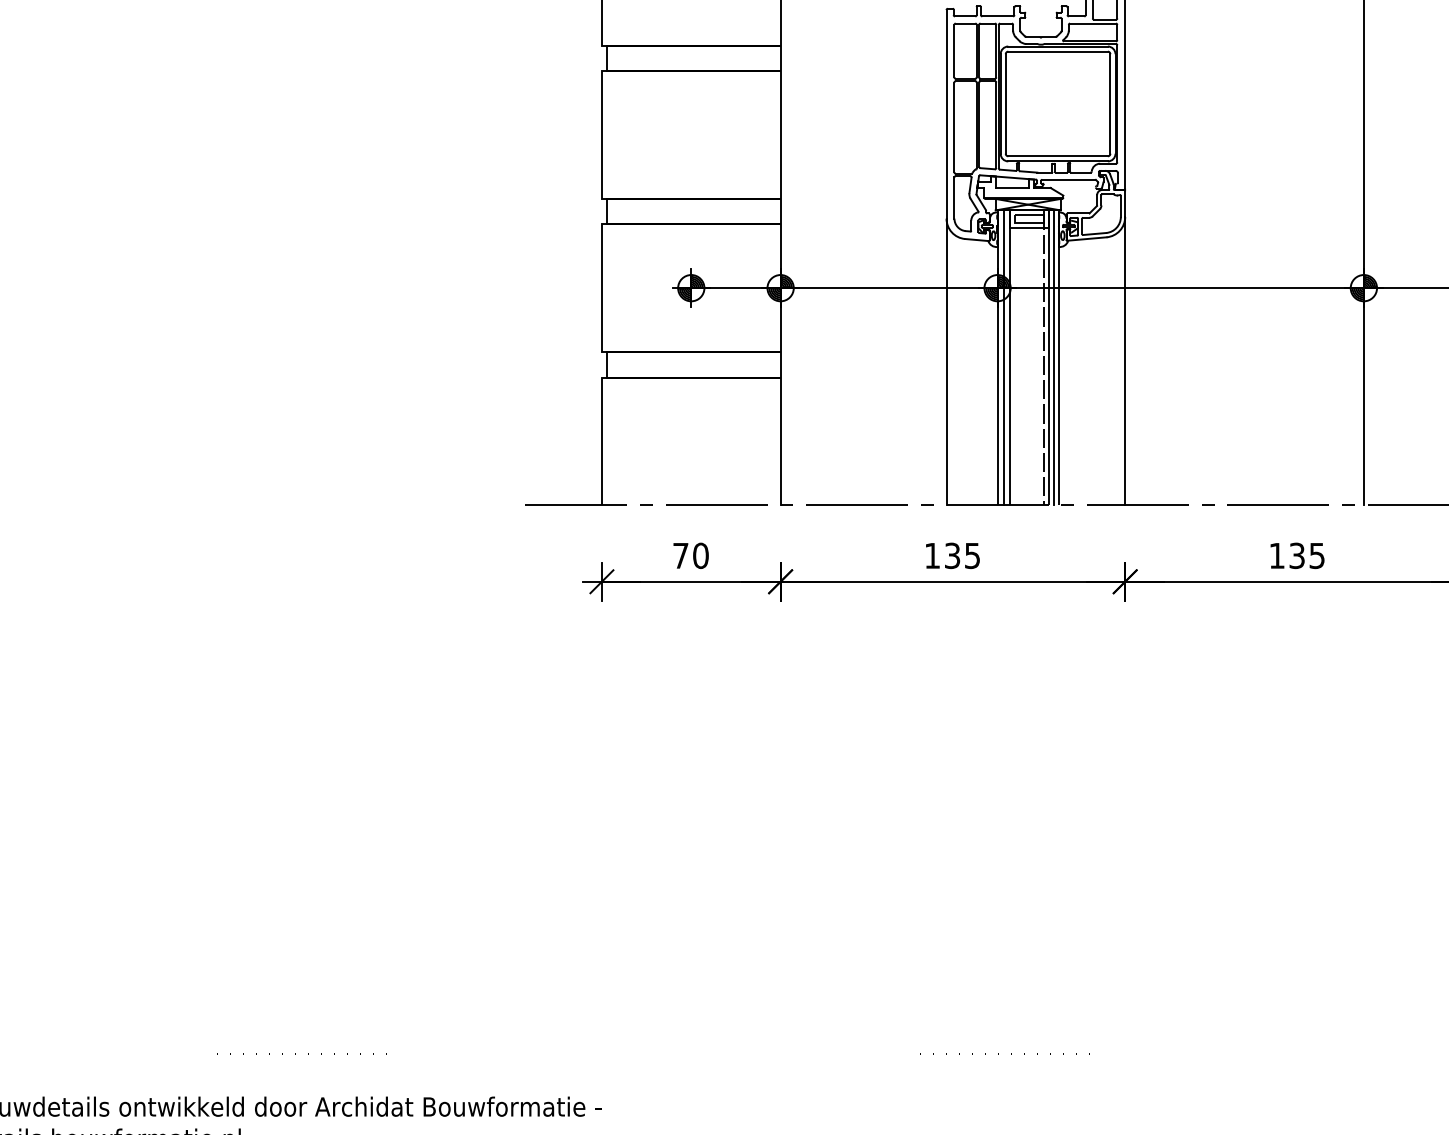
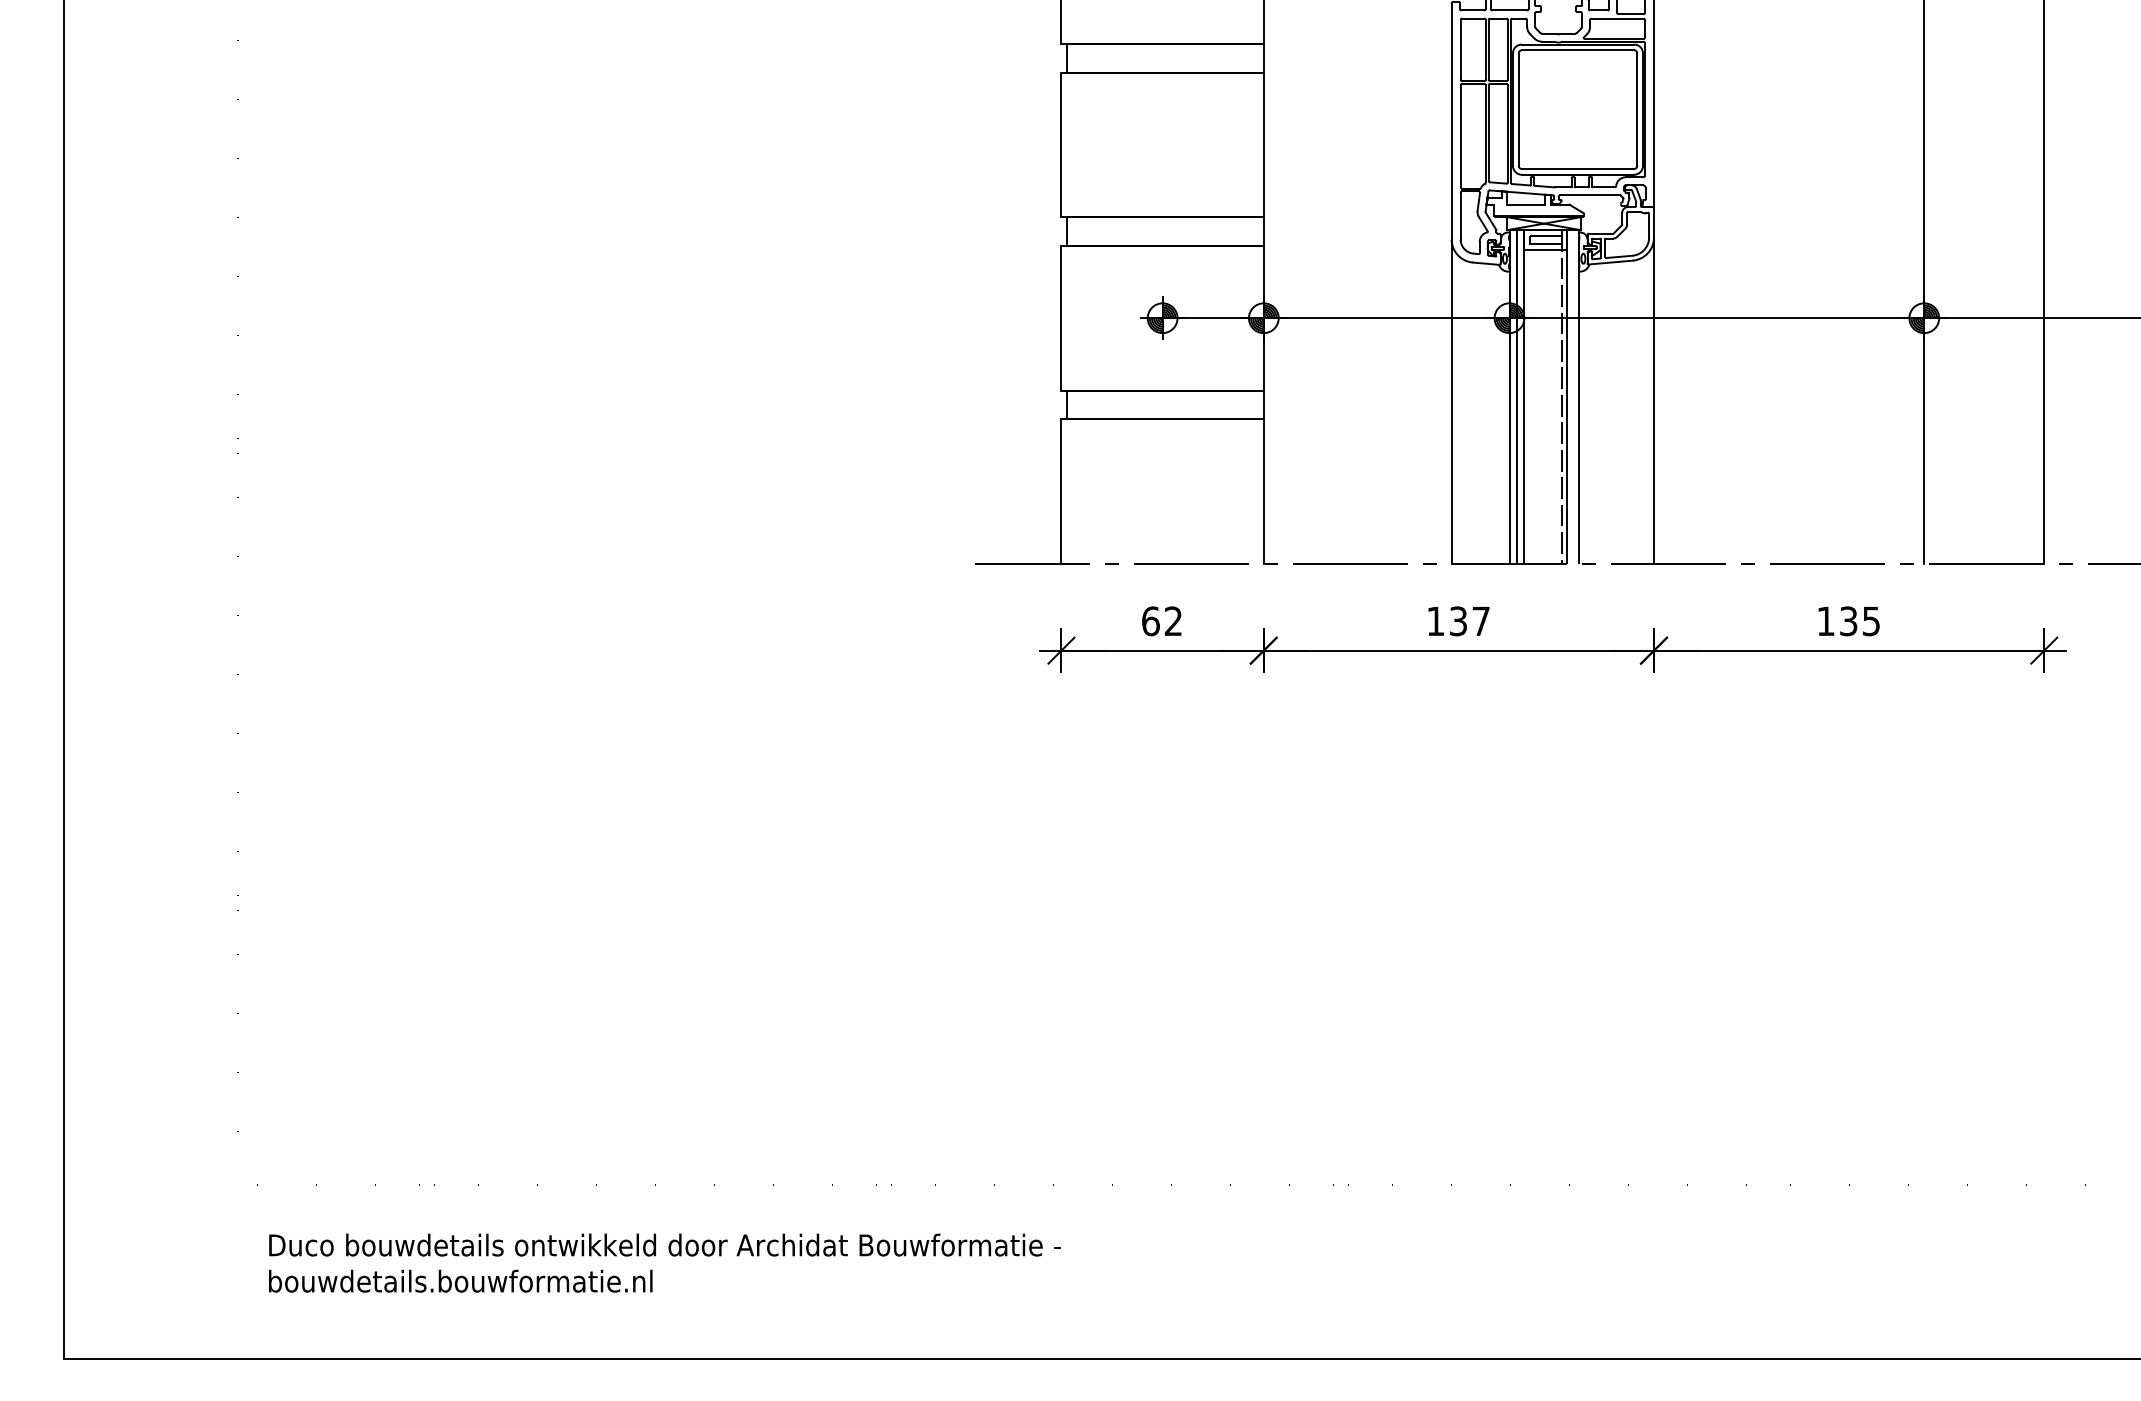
line: (1054, 357) -> (1573, 396), removed
text: (691, 556) -> (1162, 621), 70 -> 62
text: (971, 556) -> (1480, 621), 135 -> 137

